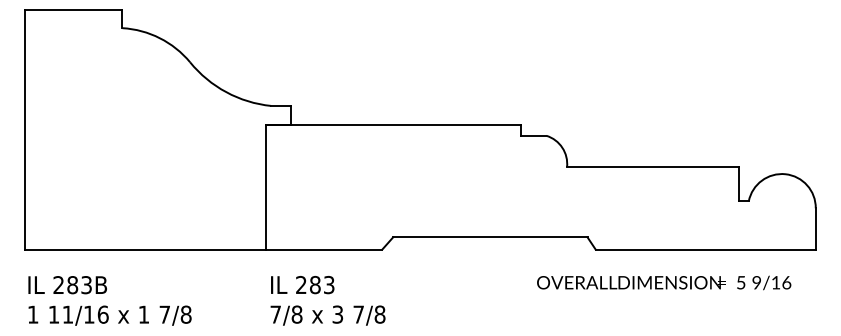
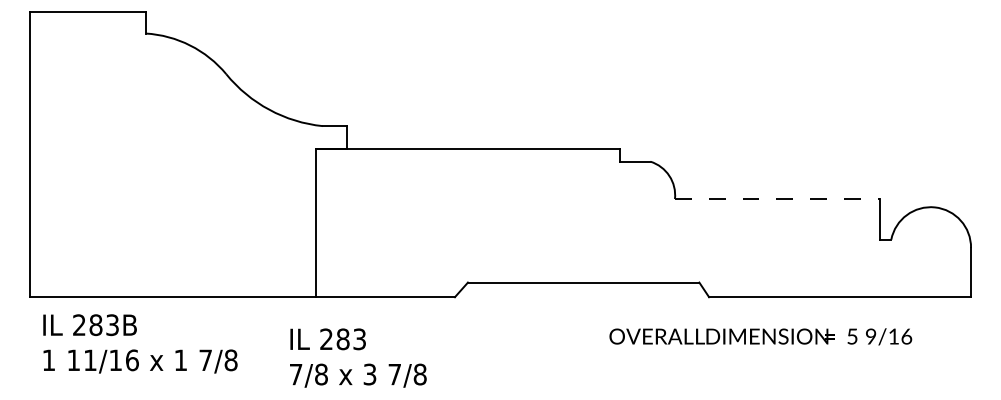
line: (653, 167) -> (777, 199), solid -> dashed
text: (664, 282) -> (761, 336), moved
text: (109, 300) -> (139, 343), moved
text: (327, 300) -> (357, 357), moved

